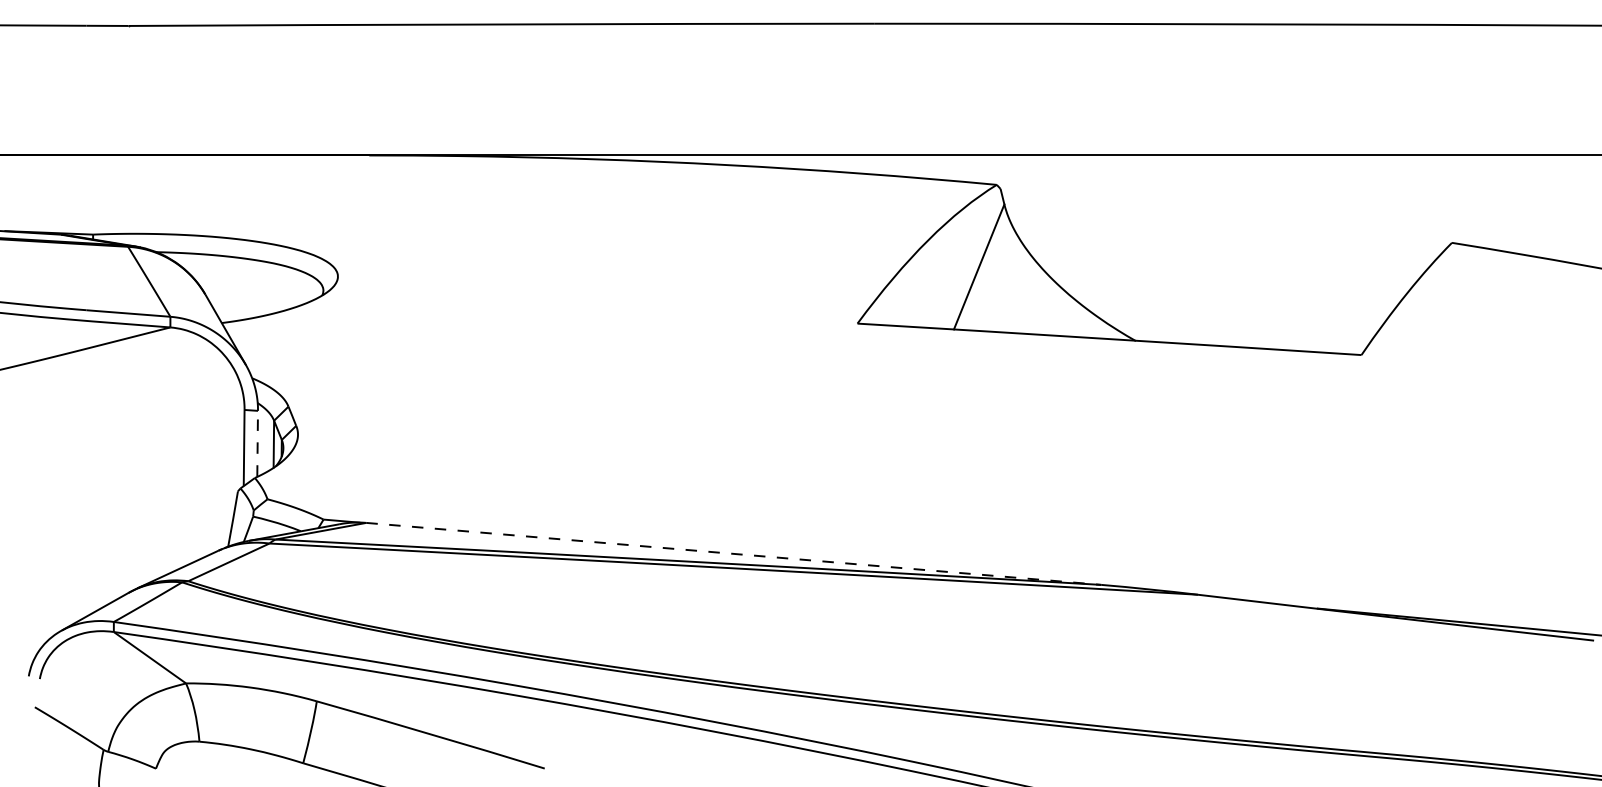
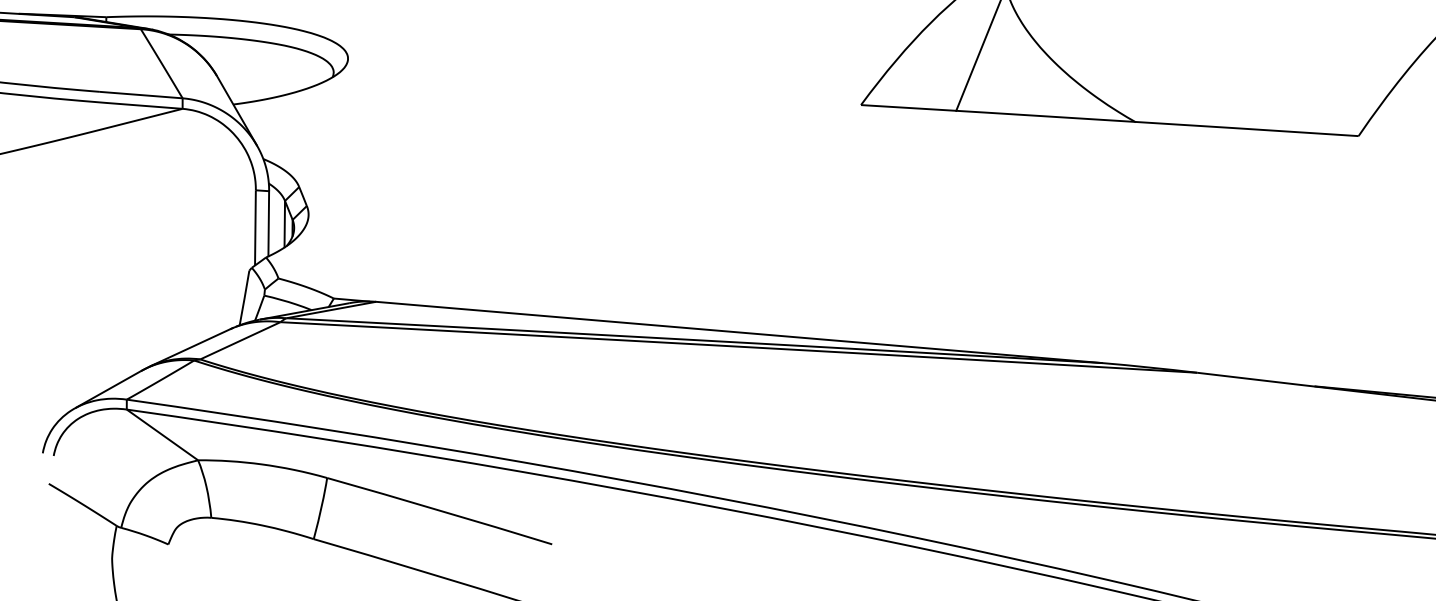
line: (257, 443) -> (268, 223), dashed -> solid
line: (733, 553) -> (738, 332), dashed -> solid

